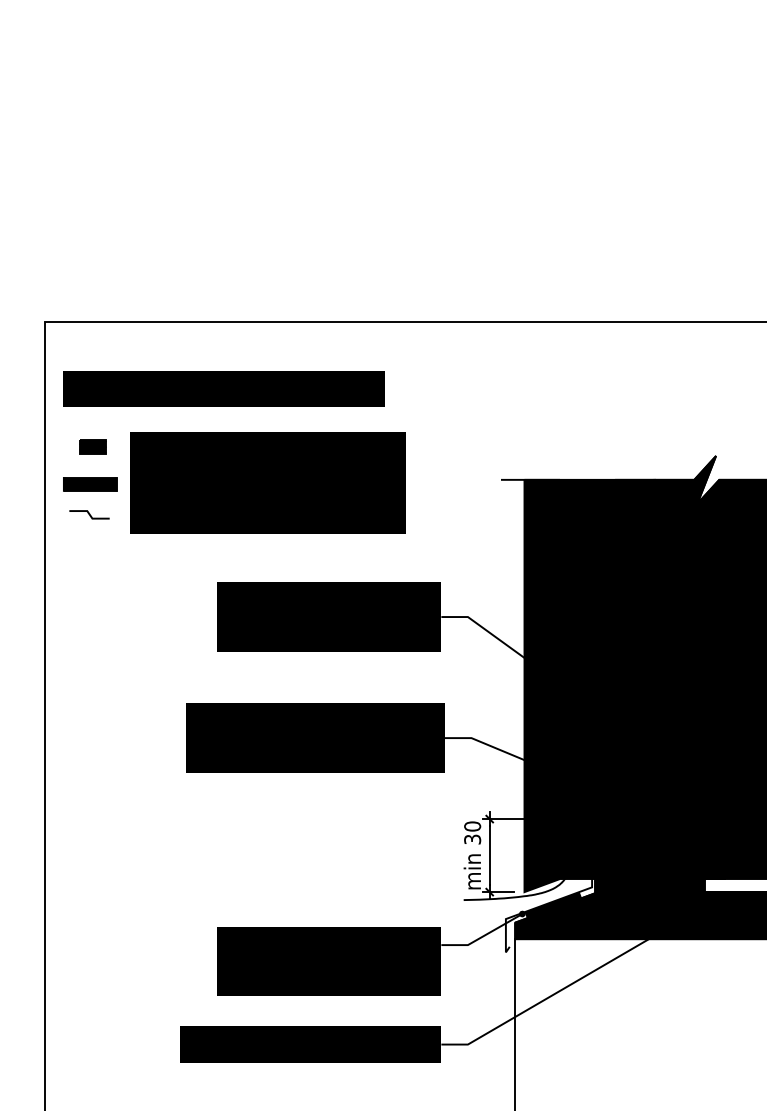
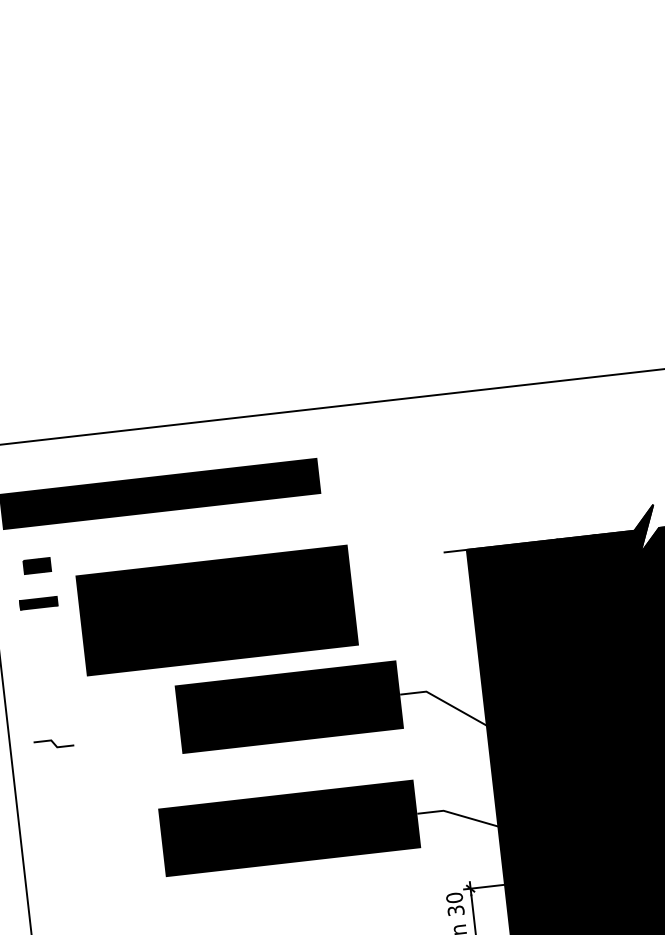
text: (267, 482) -> (216, 610), moved
part: (90, 484) -> (38, 603), size x0.7
line: (89, 514) -> (53, 743), moved

